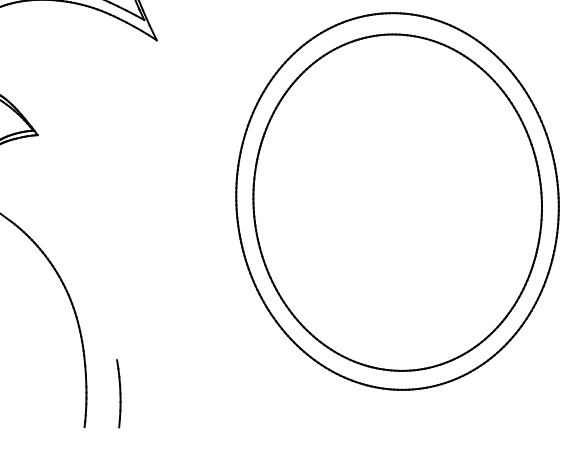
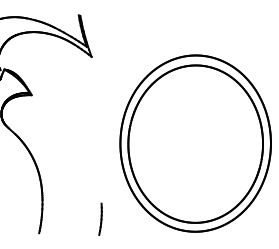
line: (118, 391) -> (100, 218), moved

